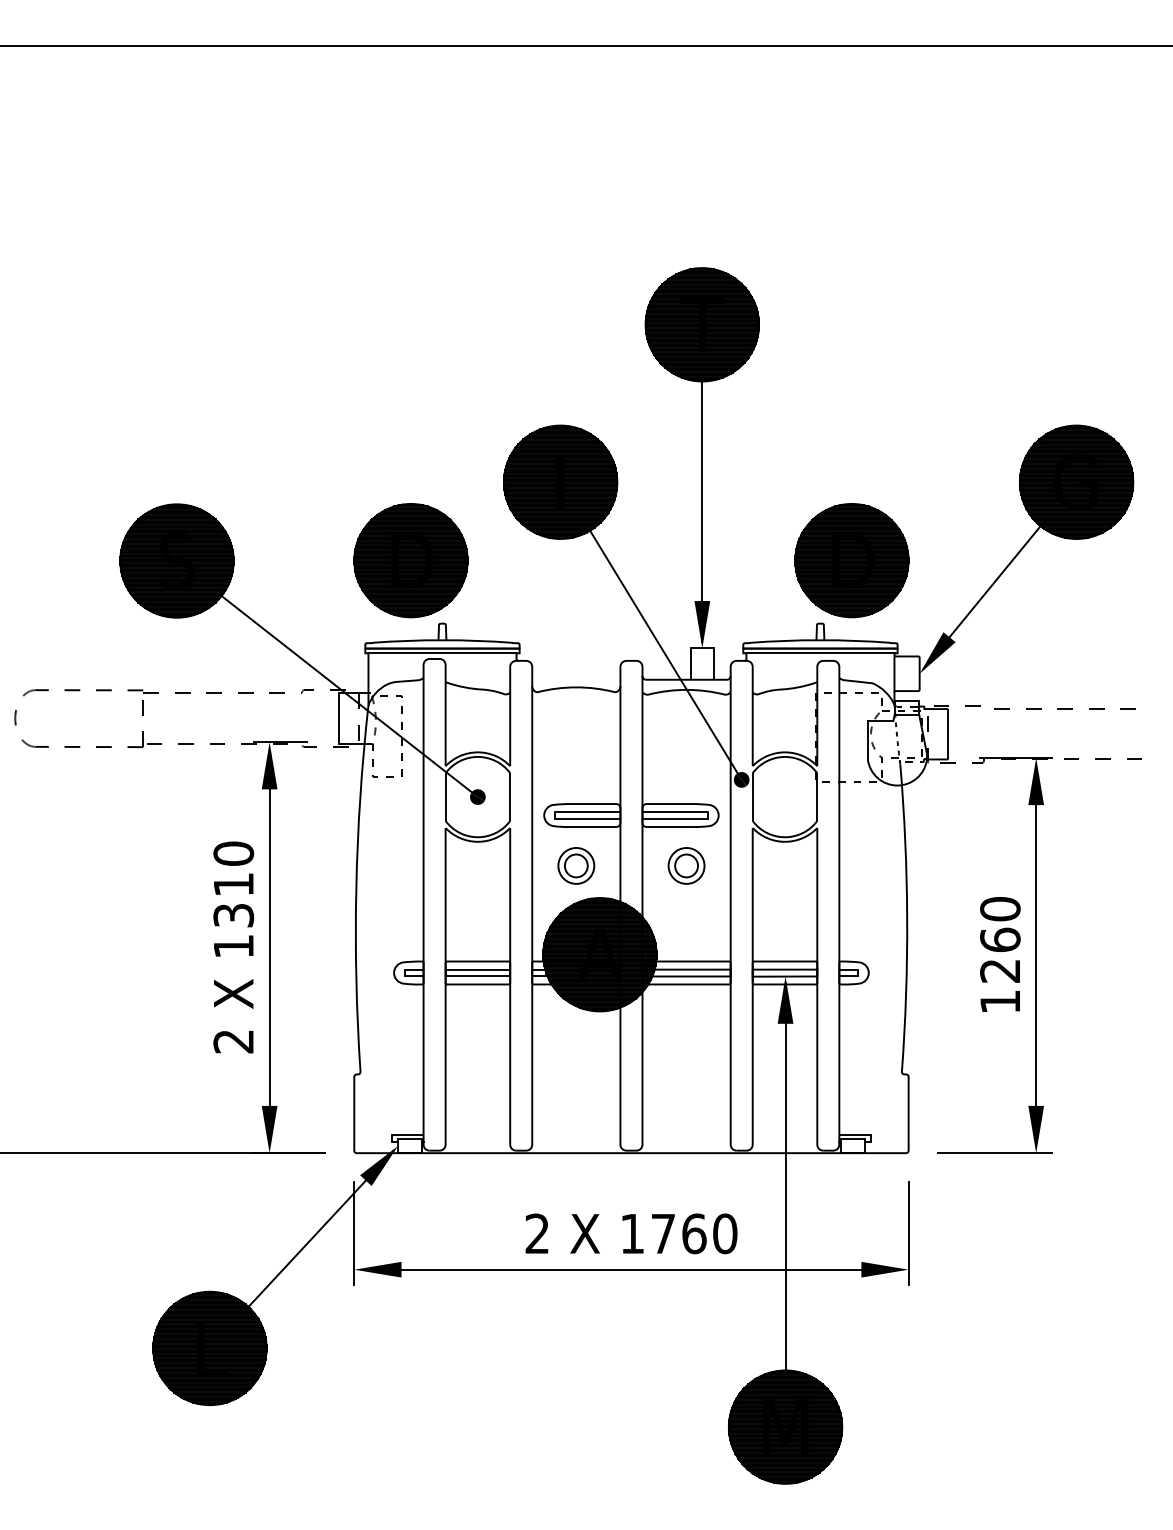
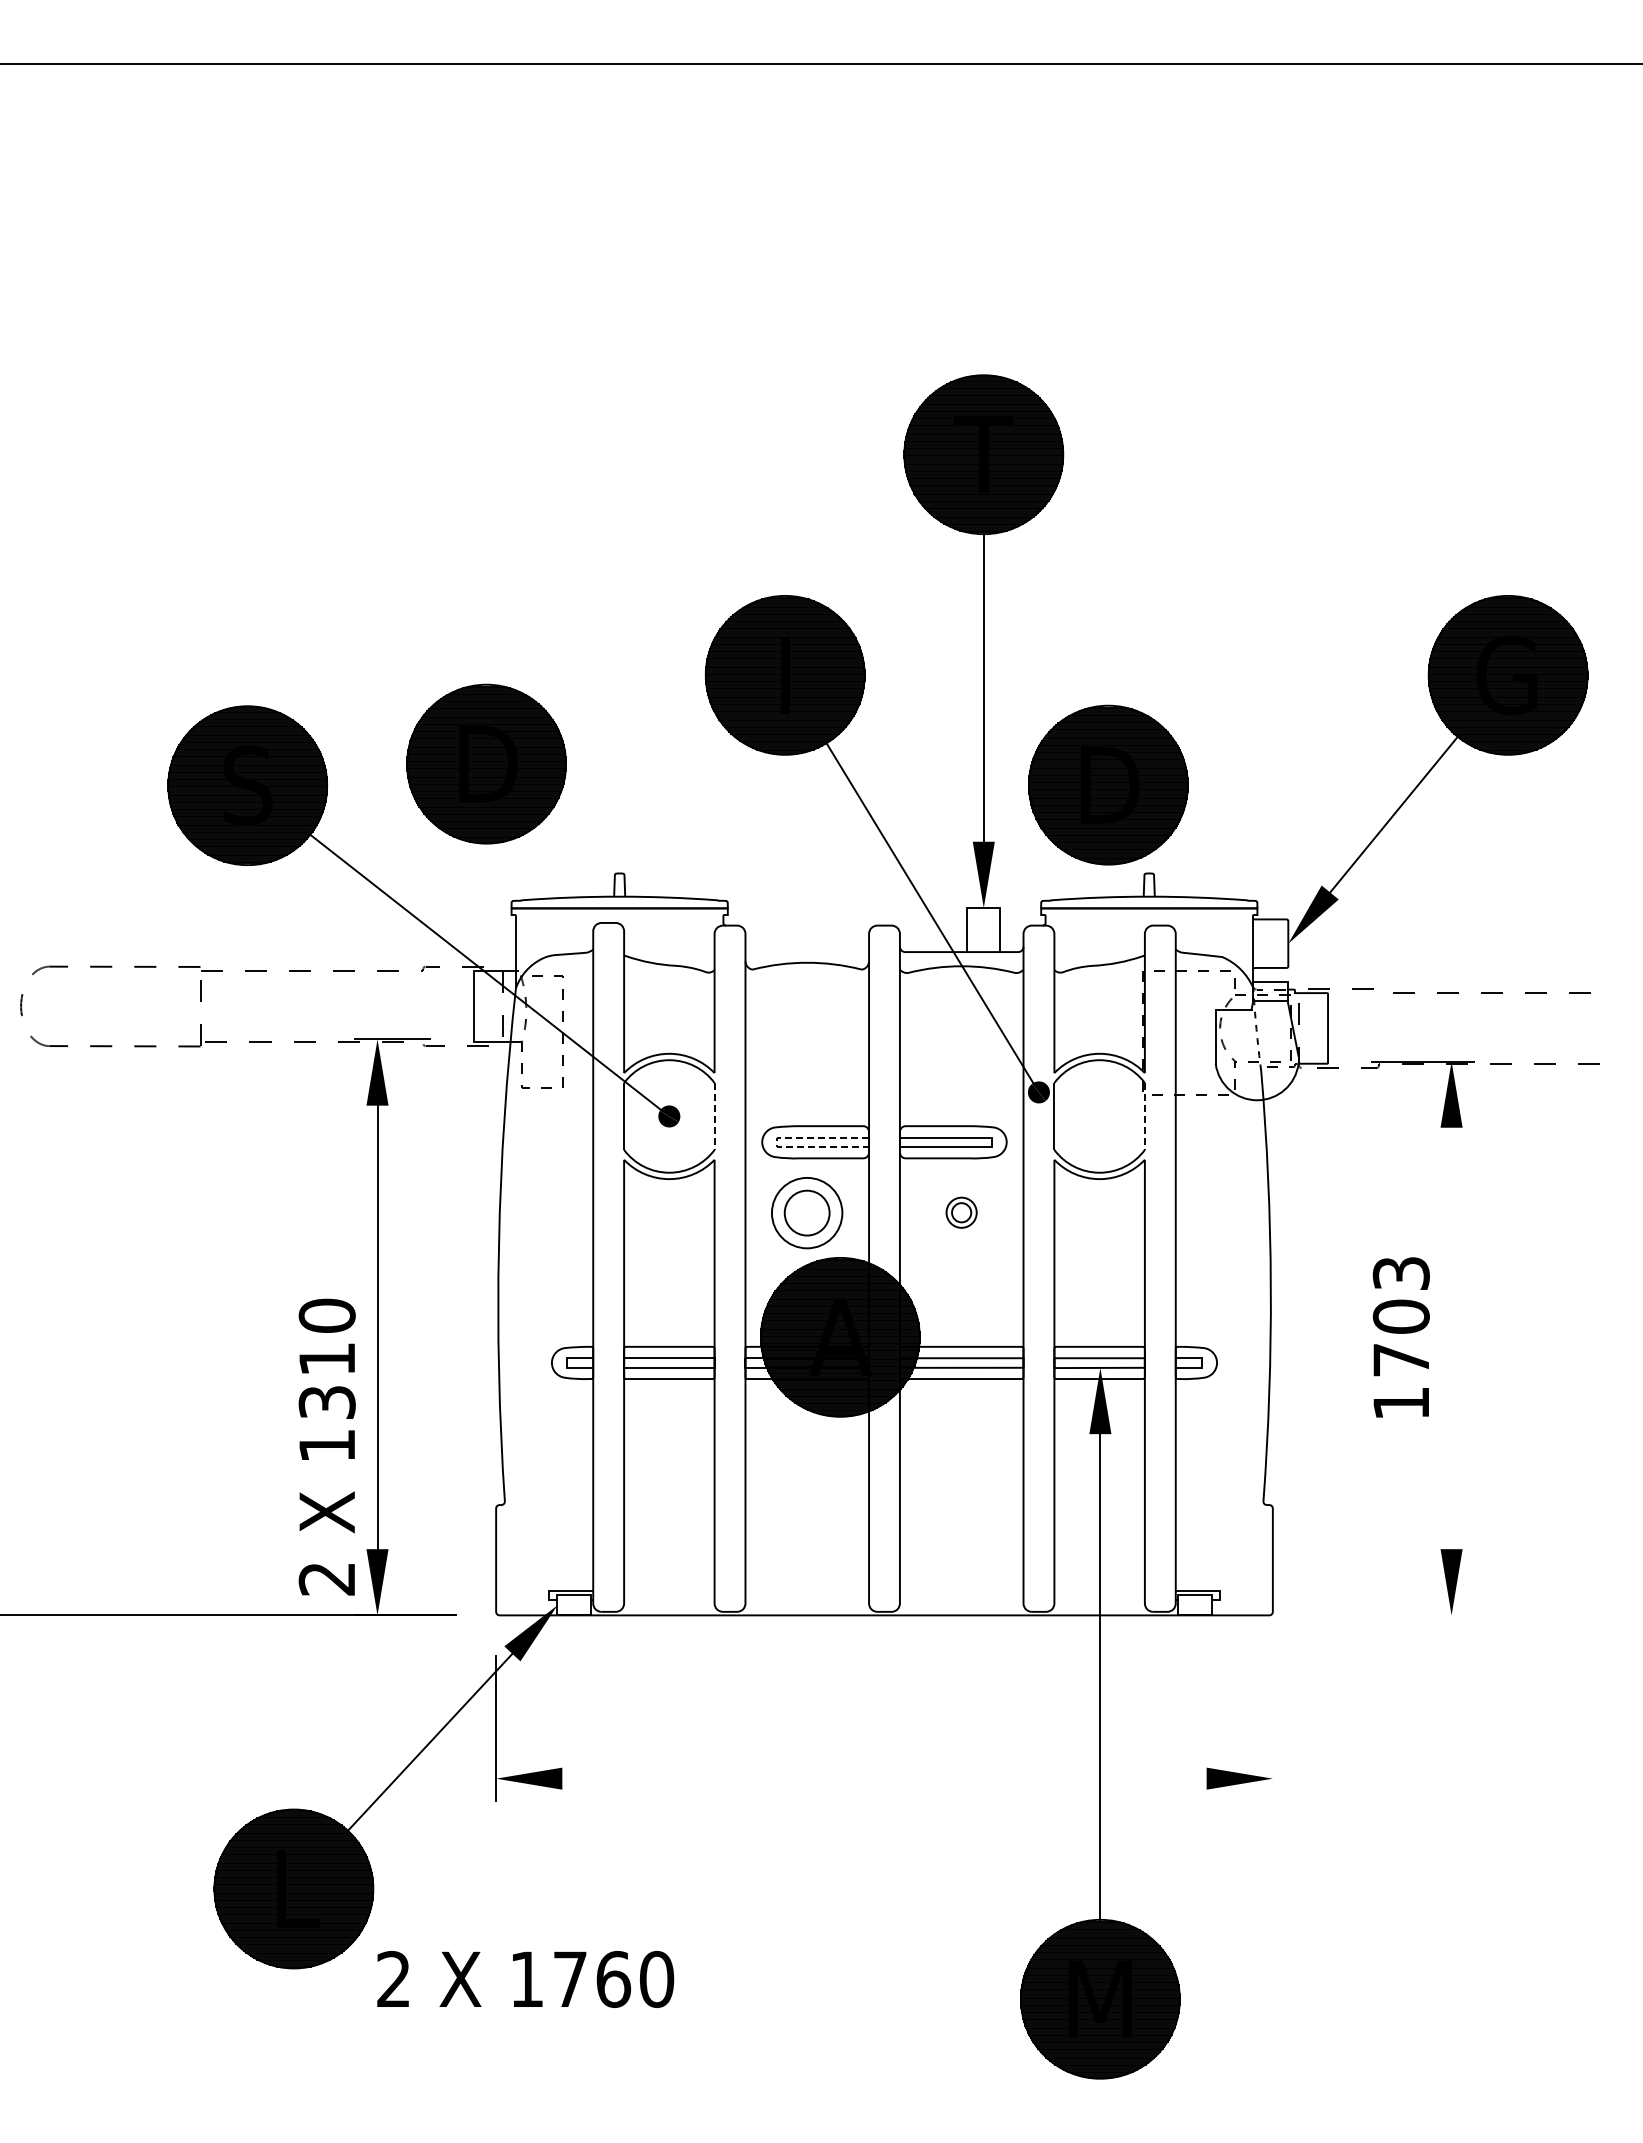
part: (410, 560) -> (486, 763), moved
part: (851, 560) -> (1108, 784), moved
line: (442, 653) -> (619, 915), removed
line: (819, 653) -> (1148, 915), removed
line: (510, 797) -> (714, 1116), solid -> dashed
line: (817, 797) -> (1144, 1116), solid -> dashed
line: (555, 815) -> (777, 1142), solid -> dashed
part: (576, 865) -> (807, 1212), size x1.4
part: (686, 865) -> (961, 1212), size x0.6
text: (999, 939) -> (1400, 1316), 1260 -> 1703
text: (233, 946) -> (326, 1446), moved
line: (1036, 955) -> (1451, 1338), removed
line: (994, 1153) -> (1393, 1615), removed
text: (631, 1233) -> (525, 1979), moved
line: (908, 1233) -> (1272, 1727), removed
line: (631, 1269) -> (884, 1778), removed

